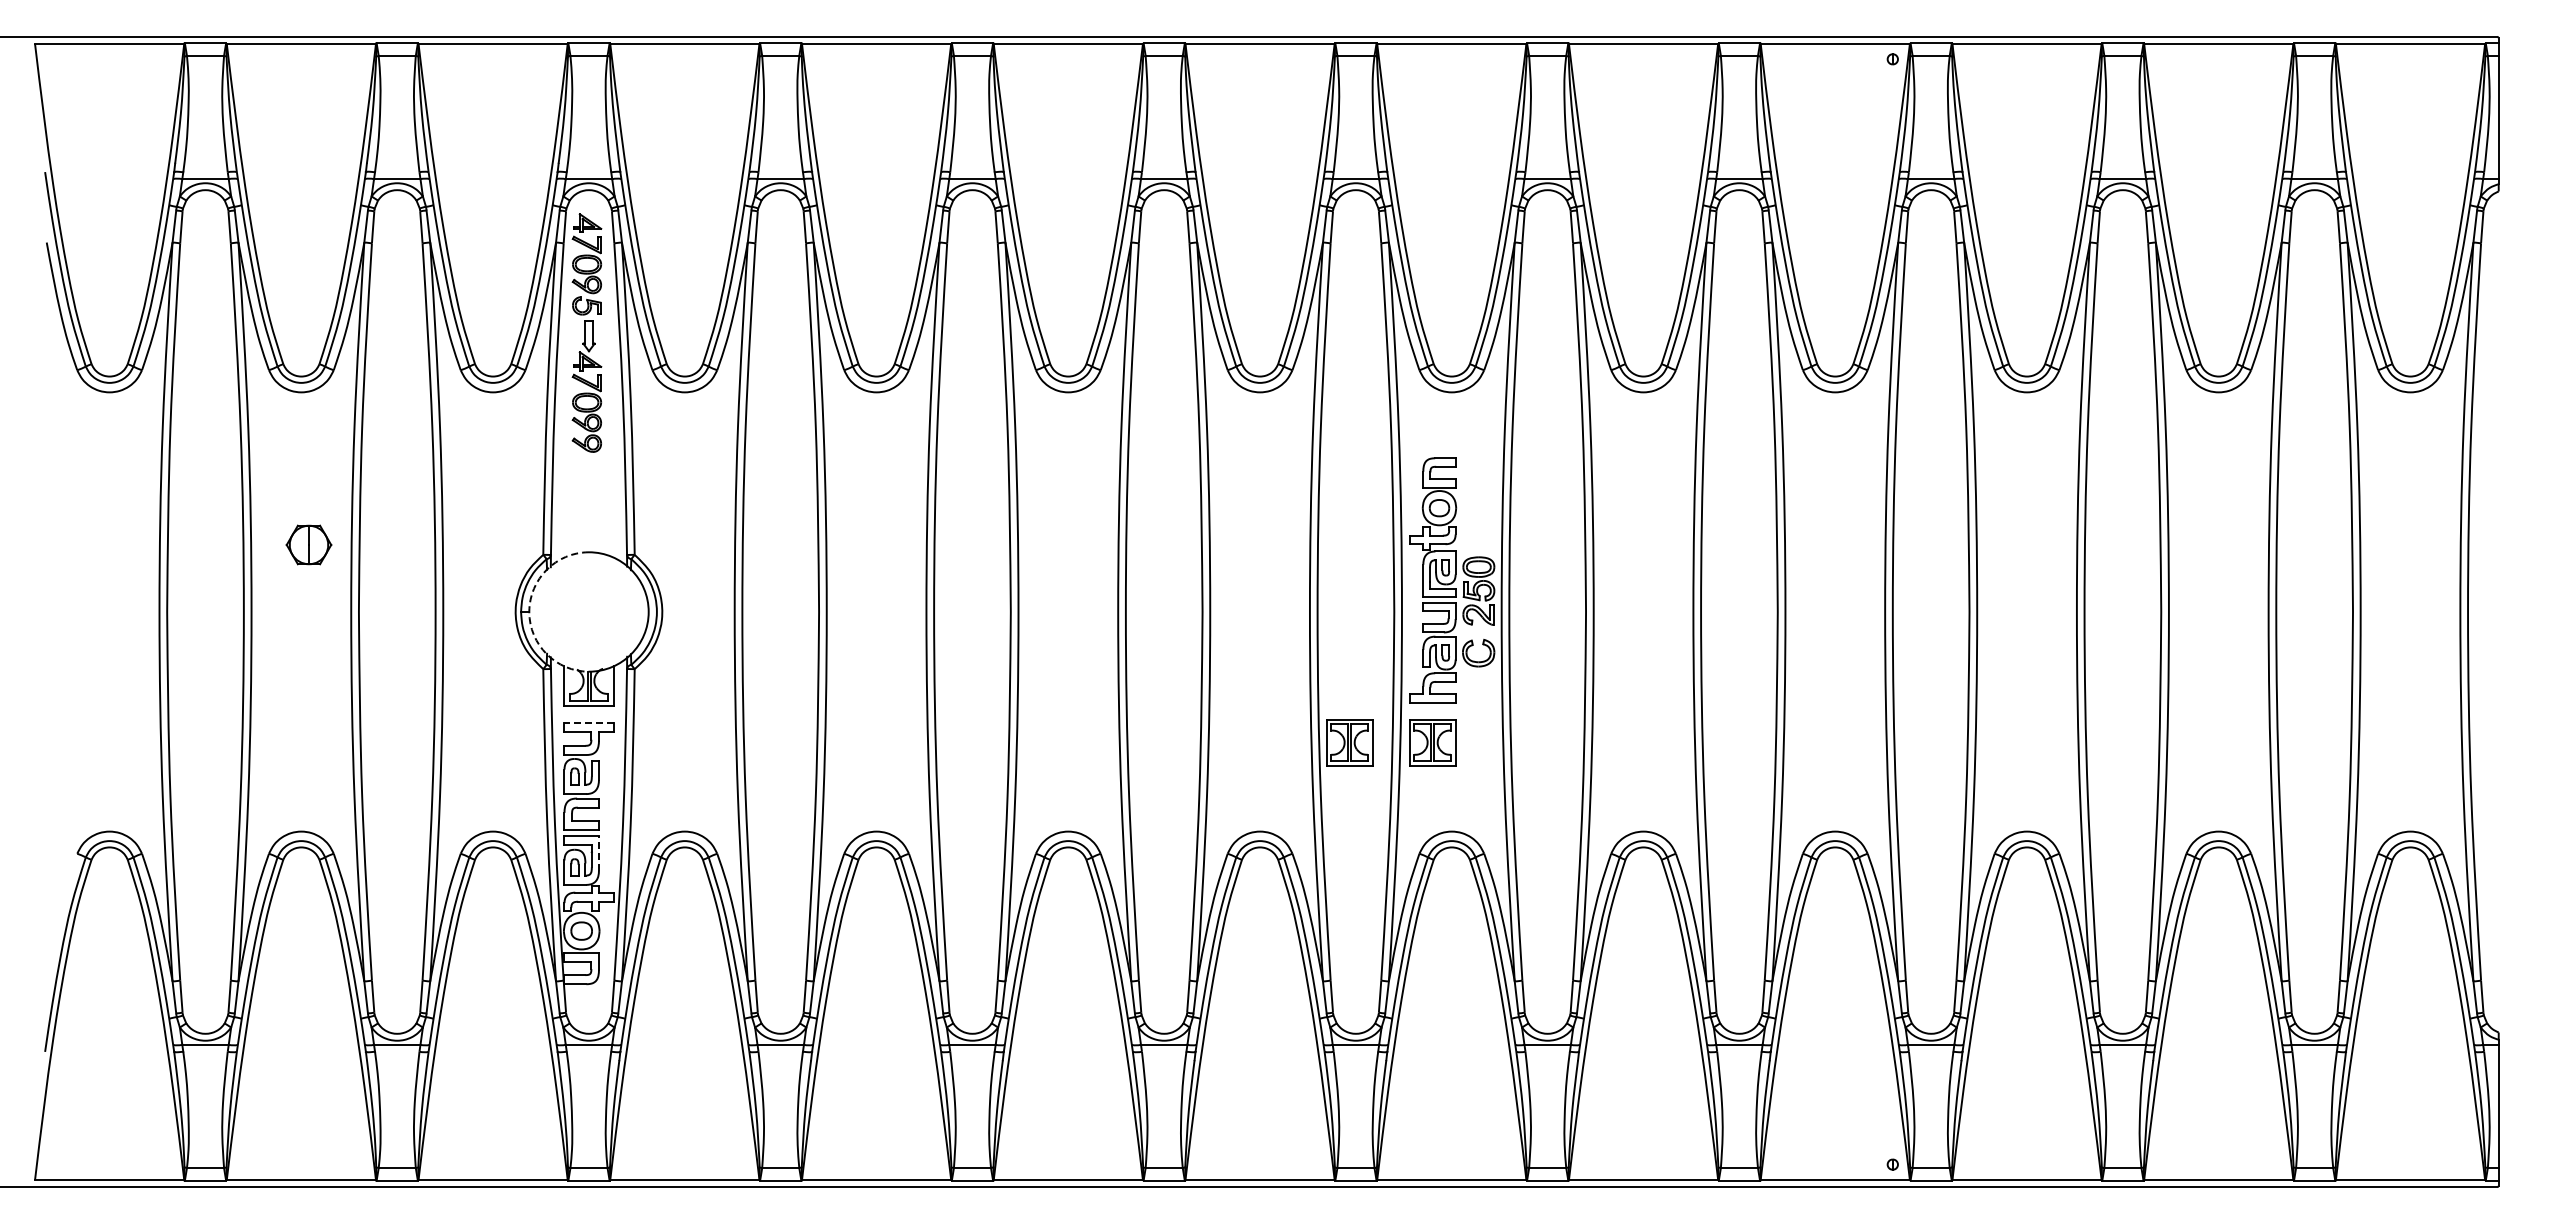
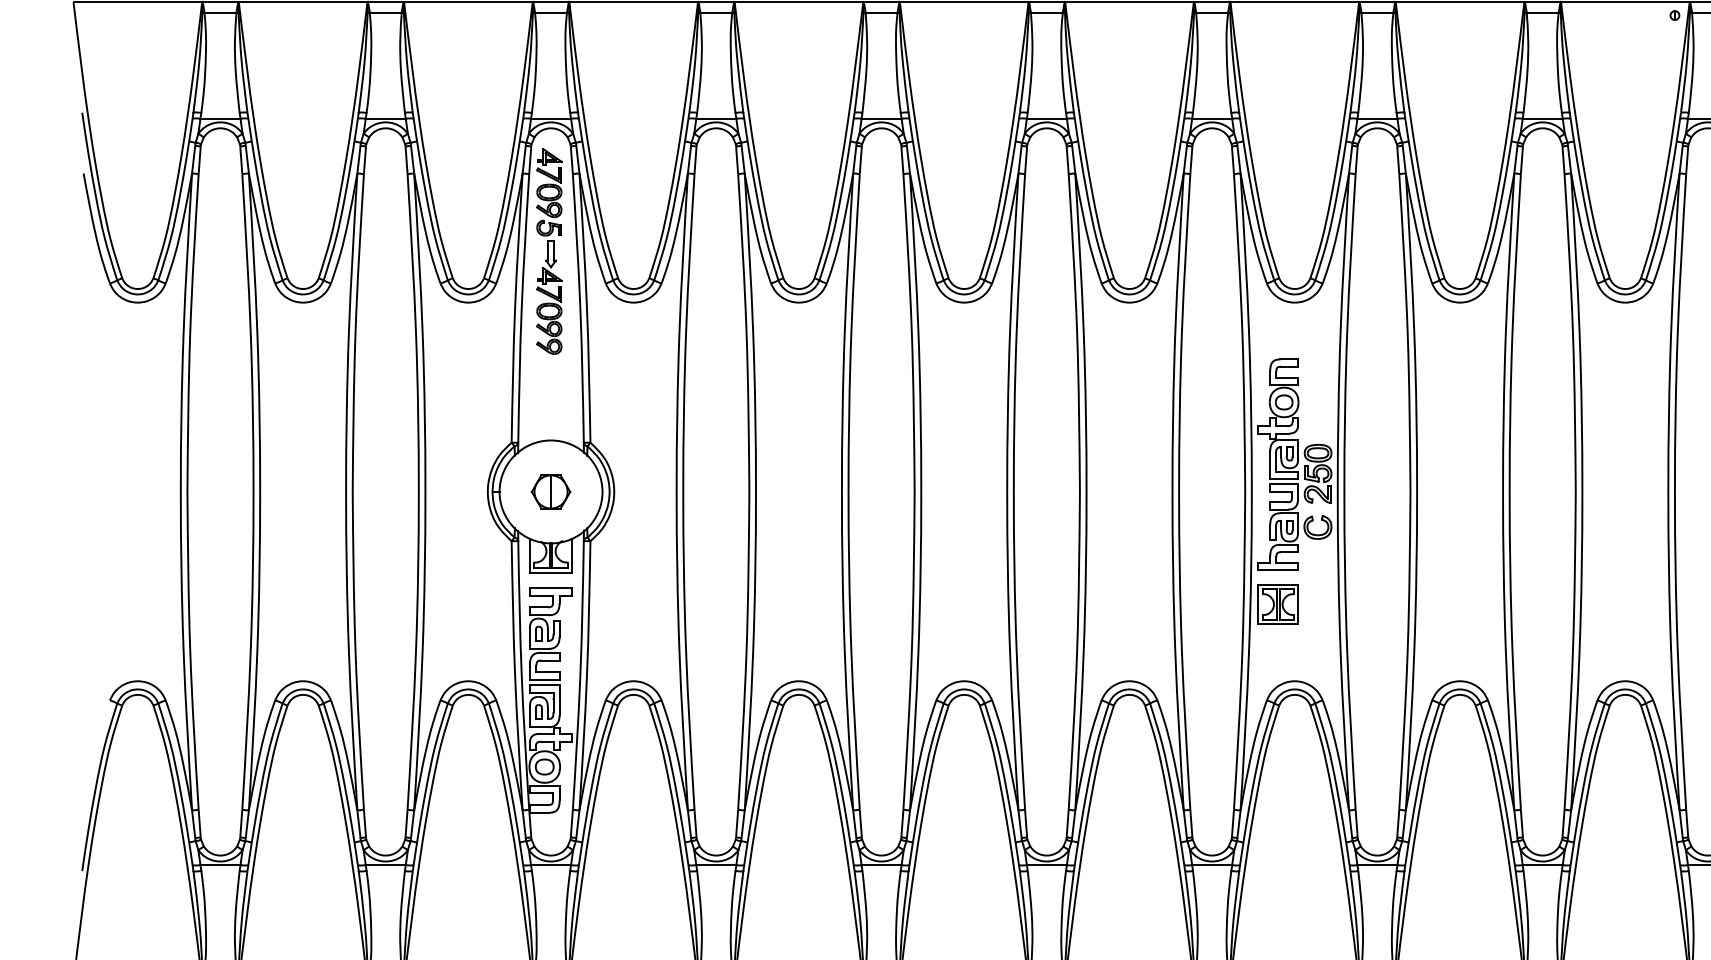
part: (308, 544) -> (550, 491), moved
arc: (529, 612) -> (499, 492), dashed -> solid
line: (589, 723) -> (551, 588), dashed -> solid
part: (1349, 742) -> (1206, 604), removed
line: (598, 852) -> (559, 699), dashed -> solid

